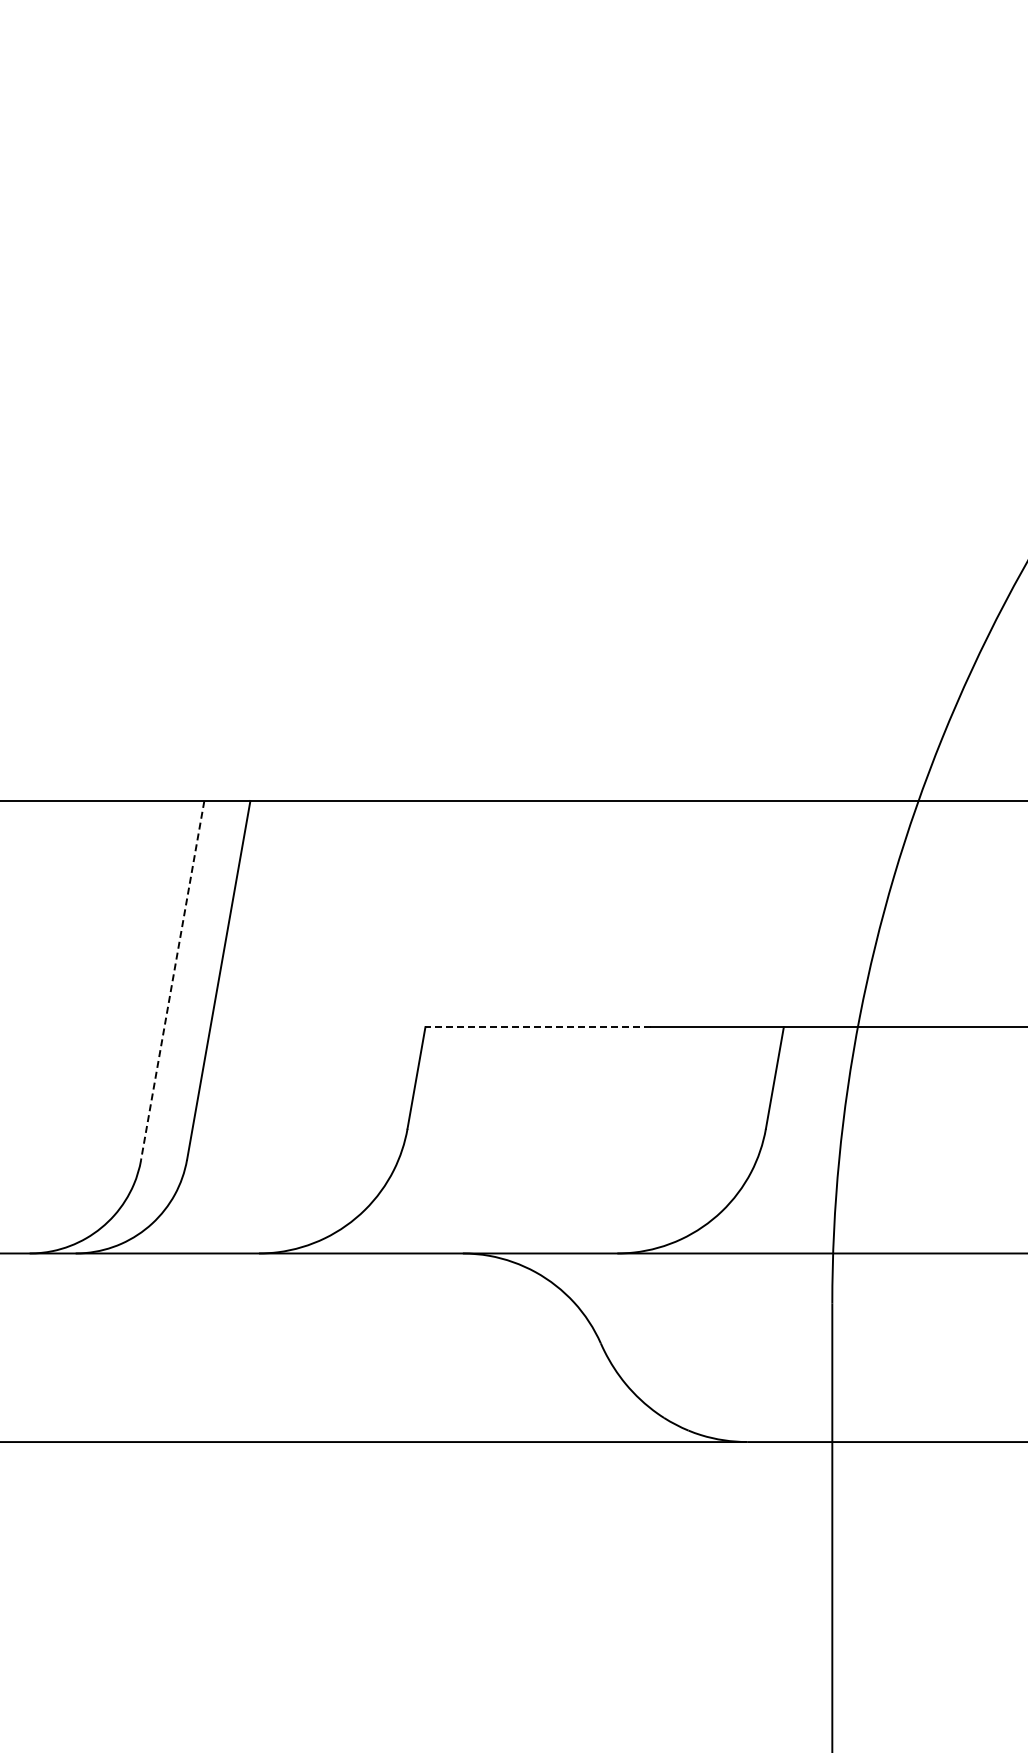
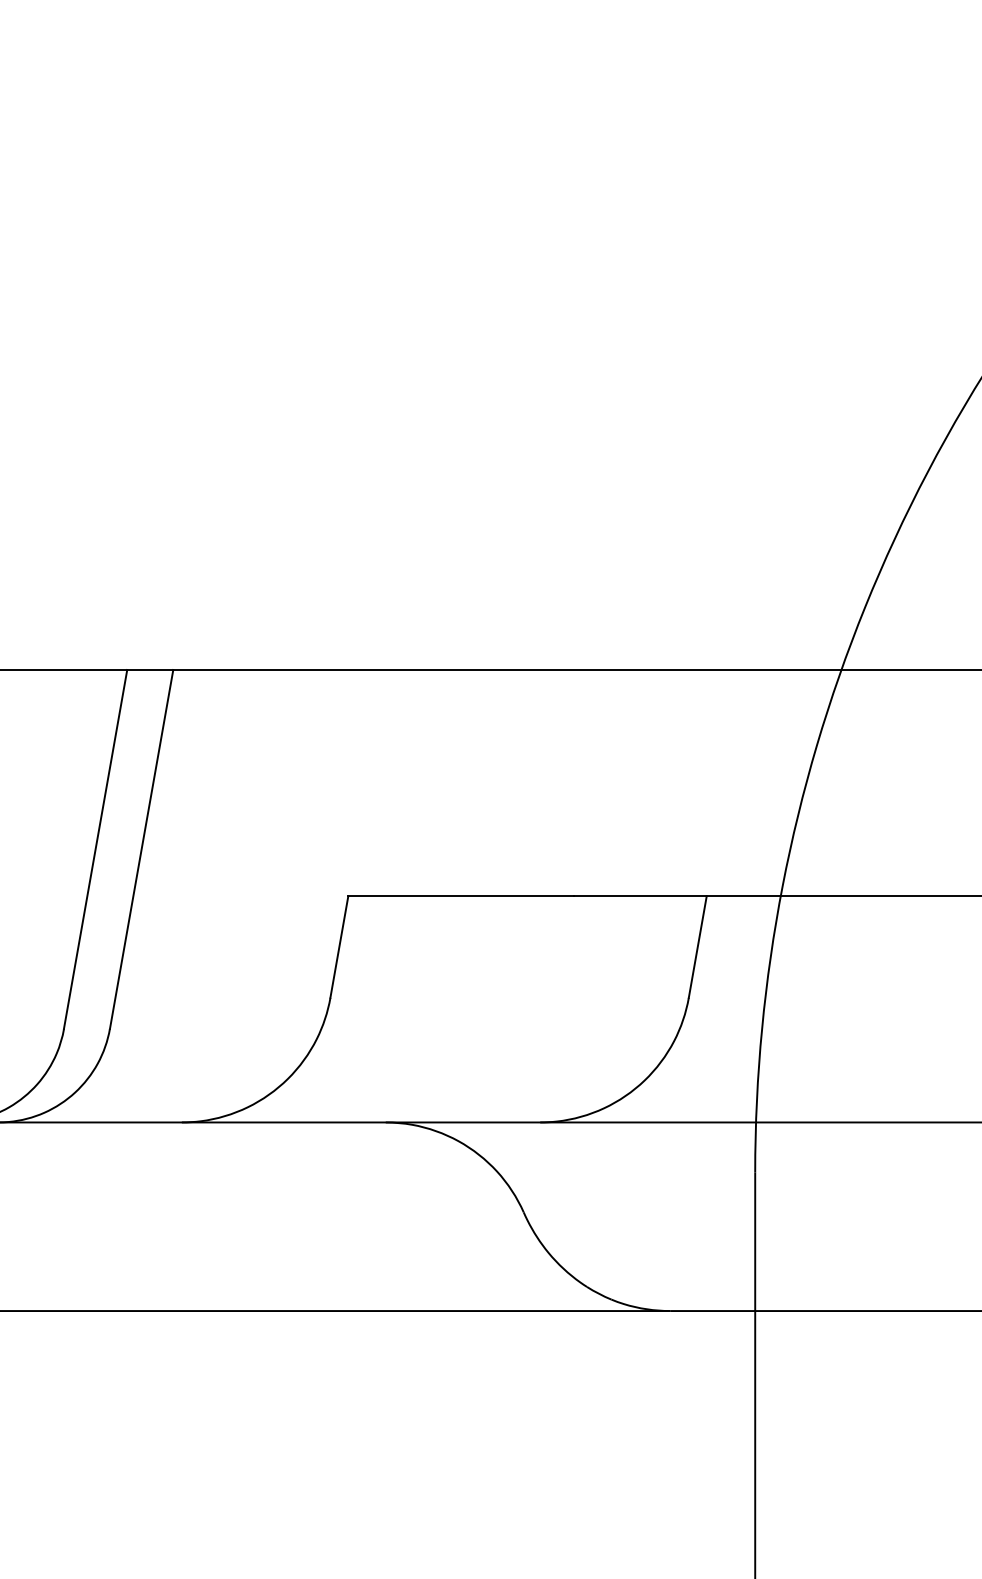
line: (172, 980) -> (95, 849), dashed -> solid
line: (538, 1027) -> (461, 896), dashed -> solid

